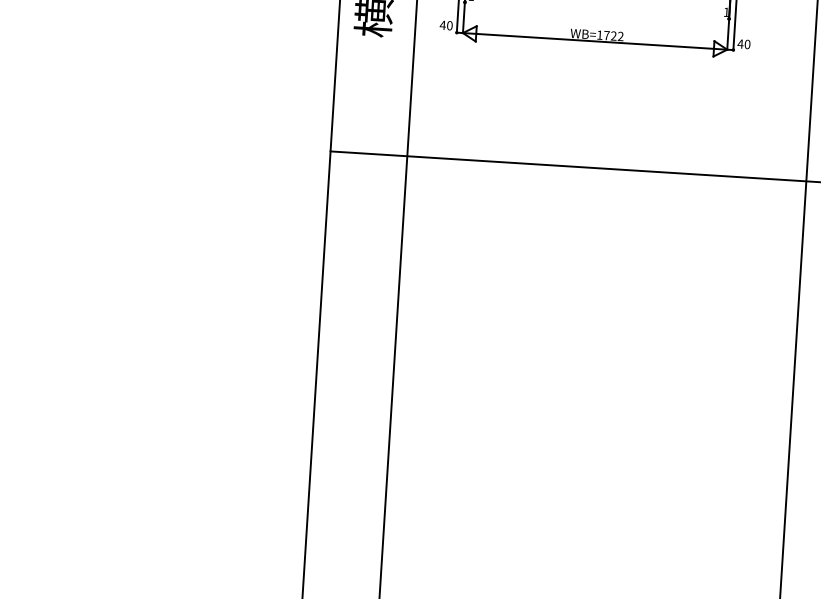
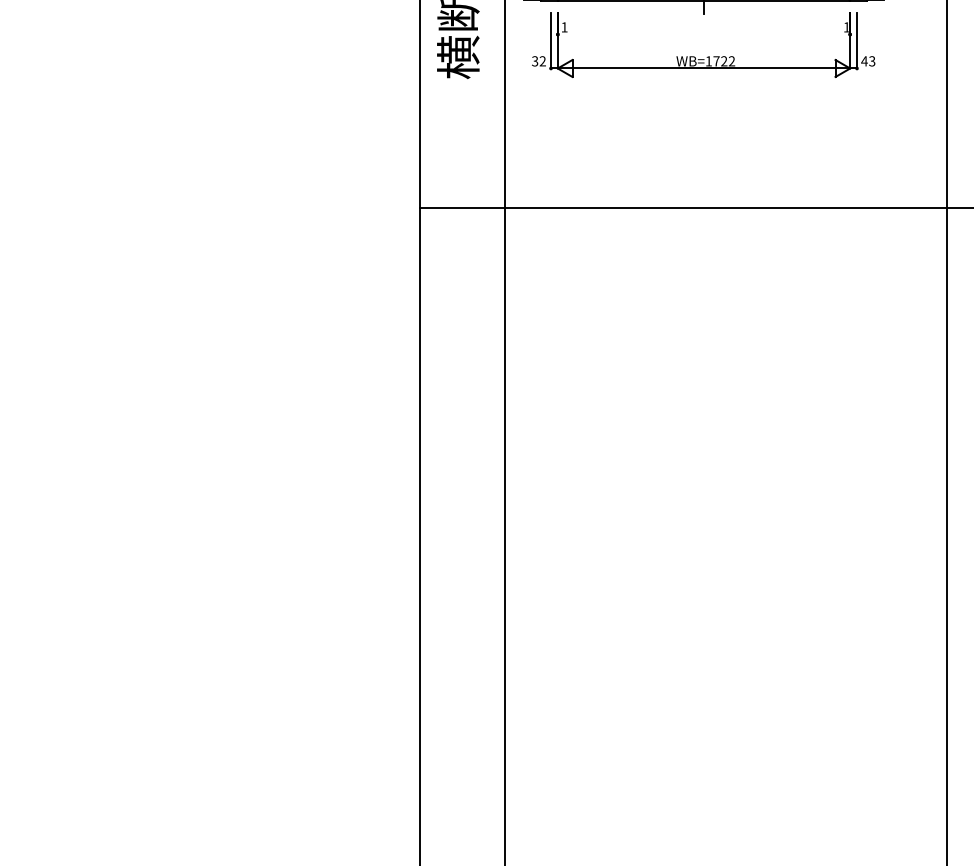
text: (445, 25) -> (538, 61), 40 -> 32
text: (747, 44) -> (872, 61), 40 -> 43

